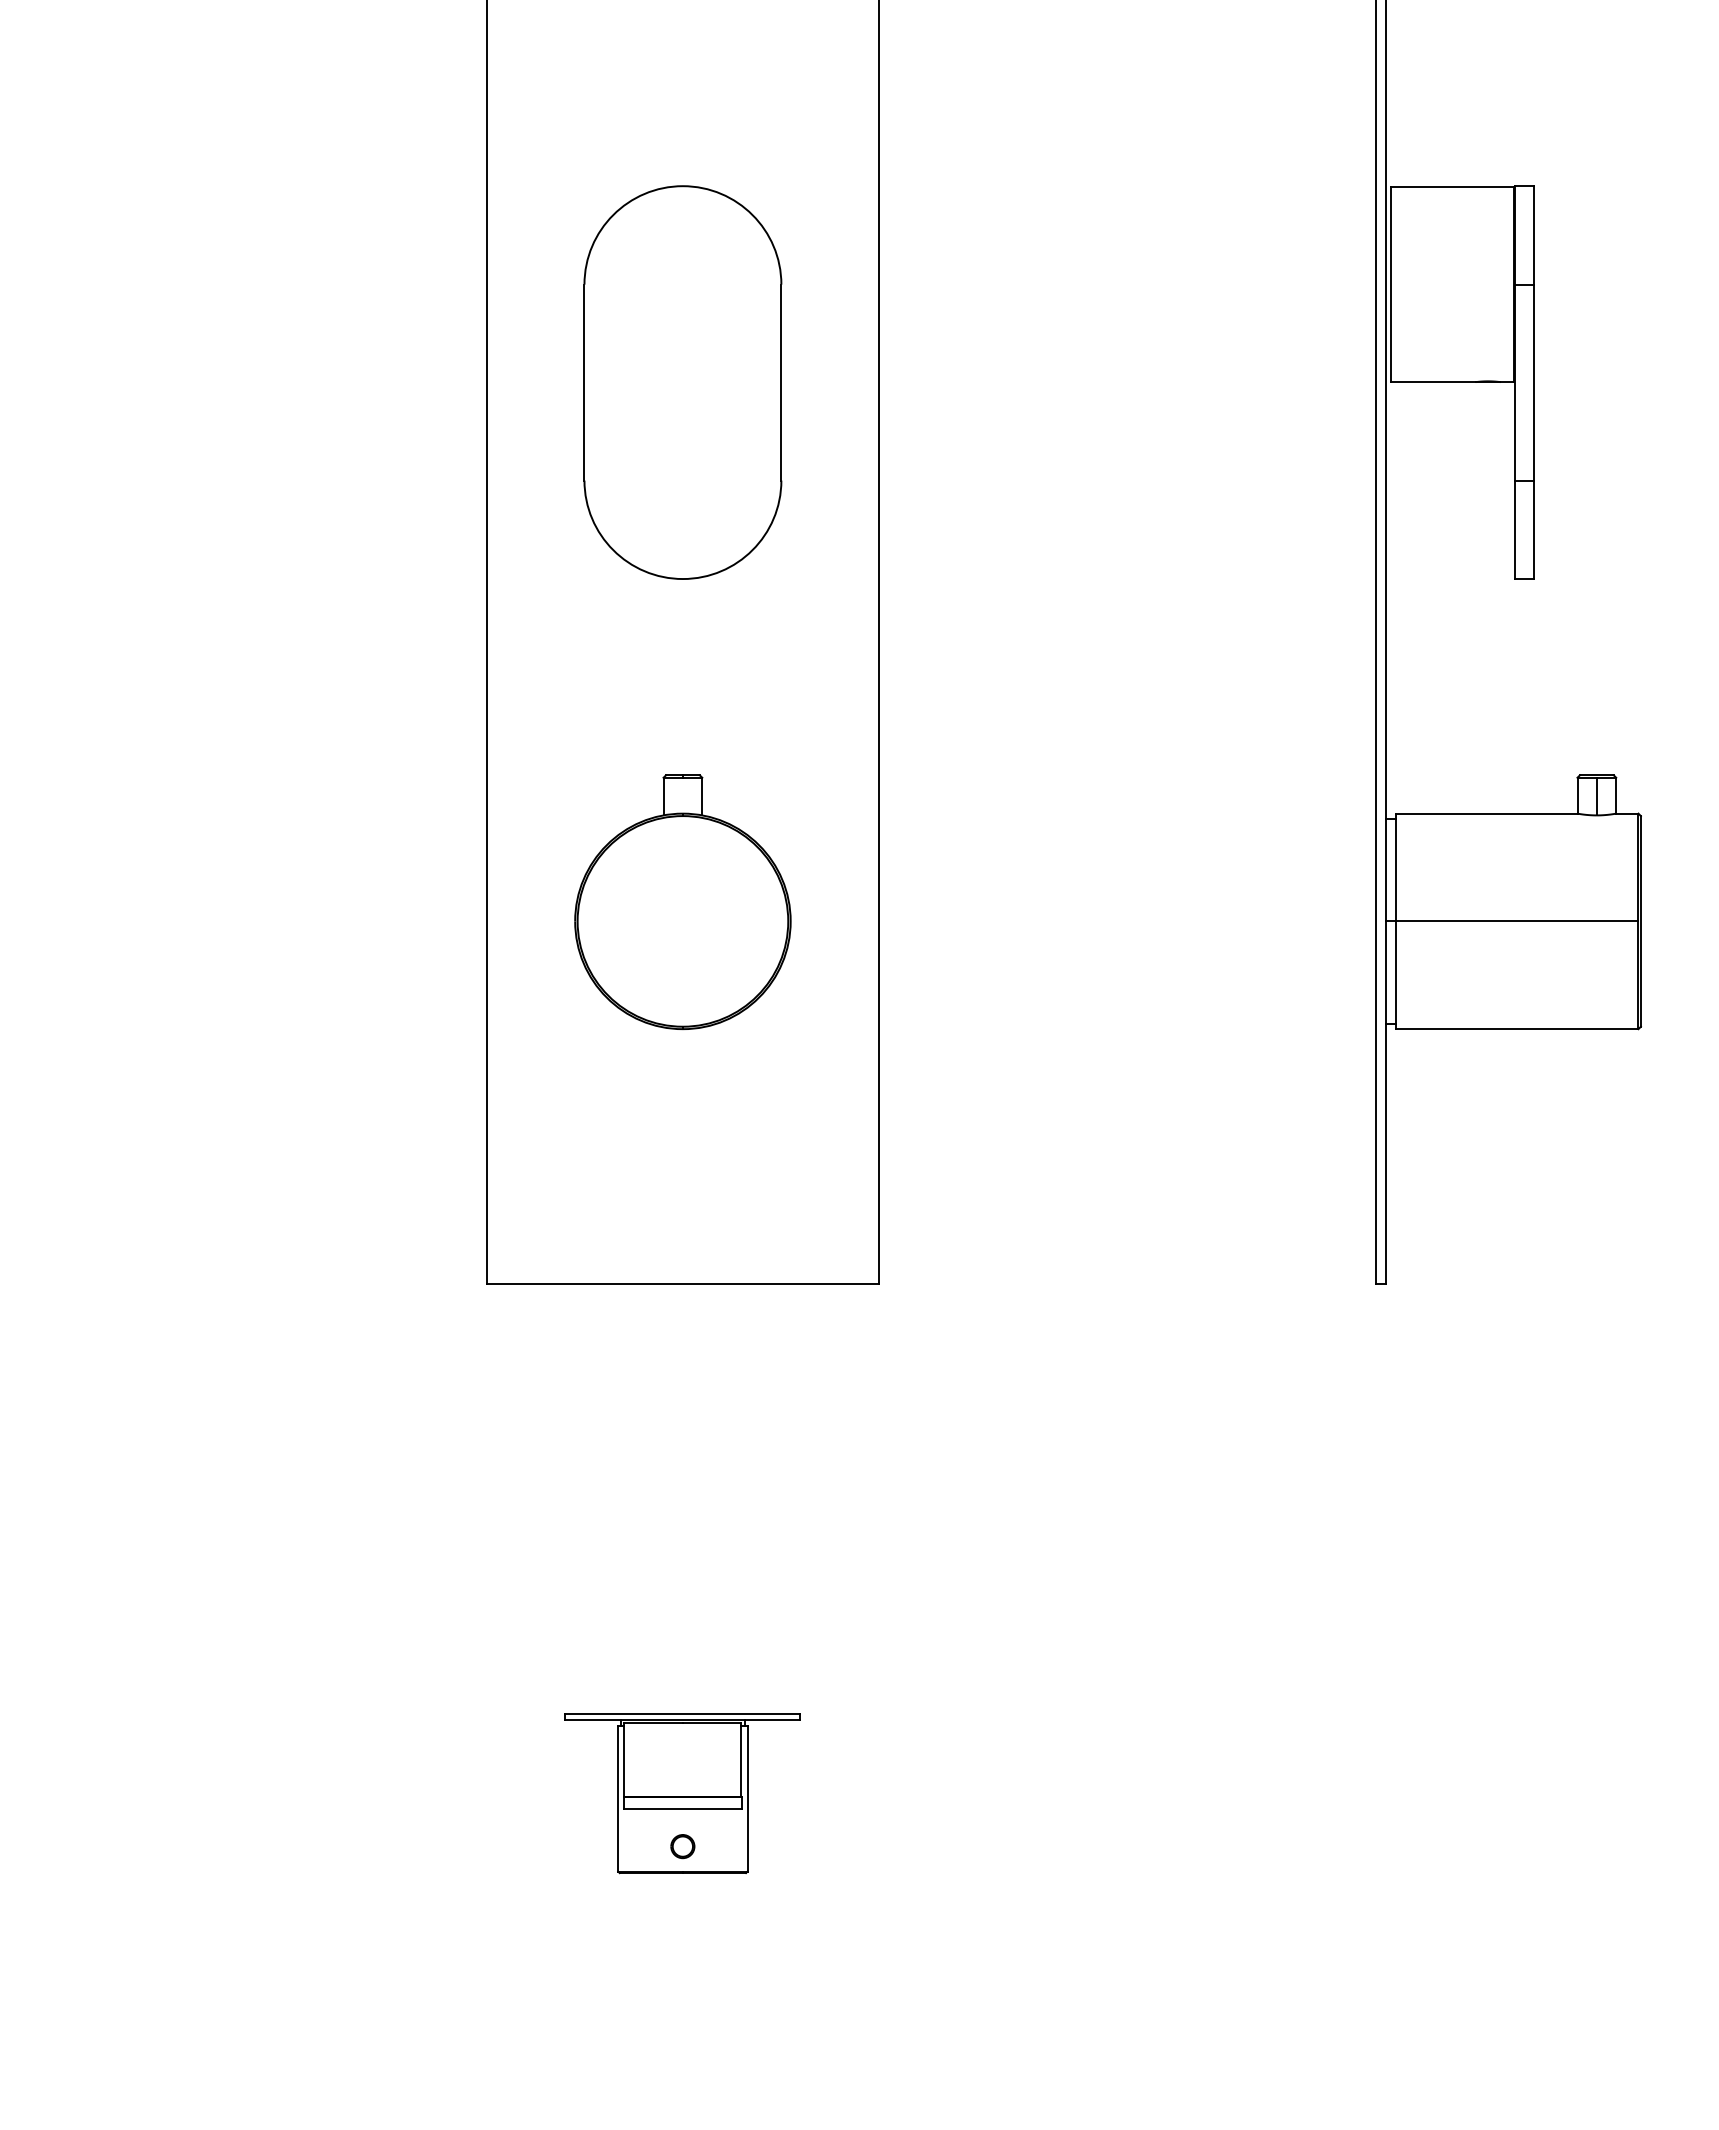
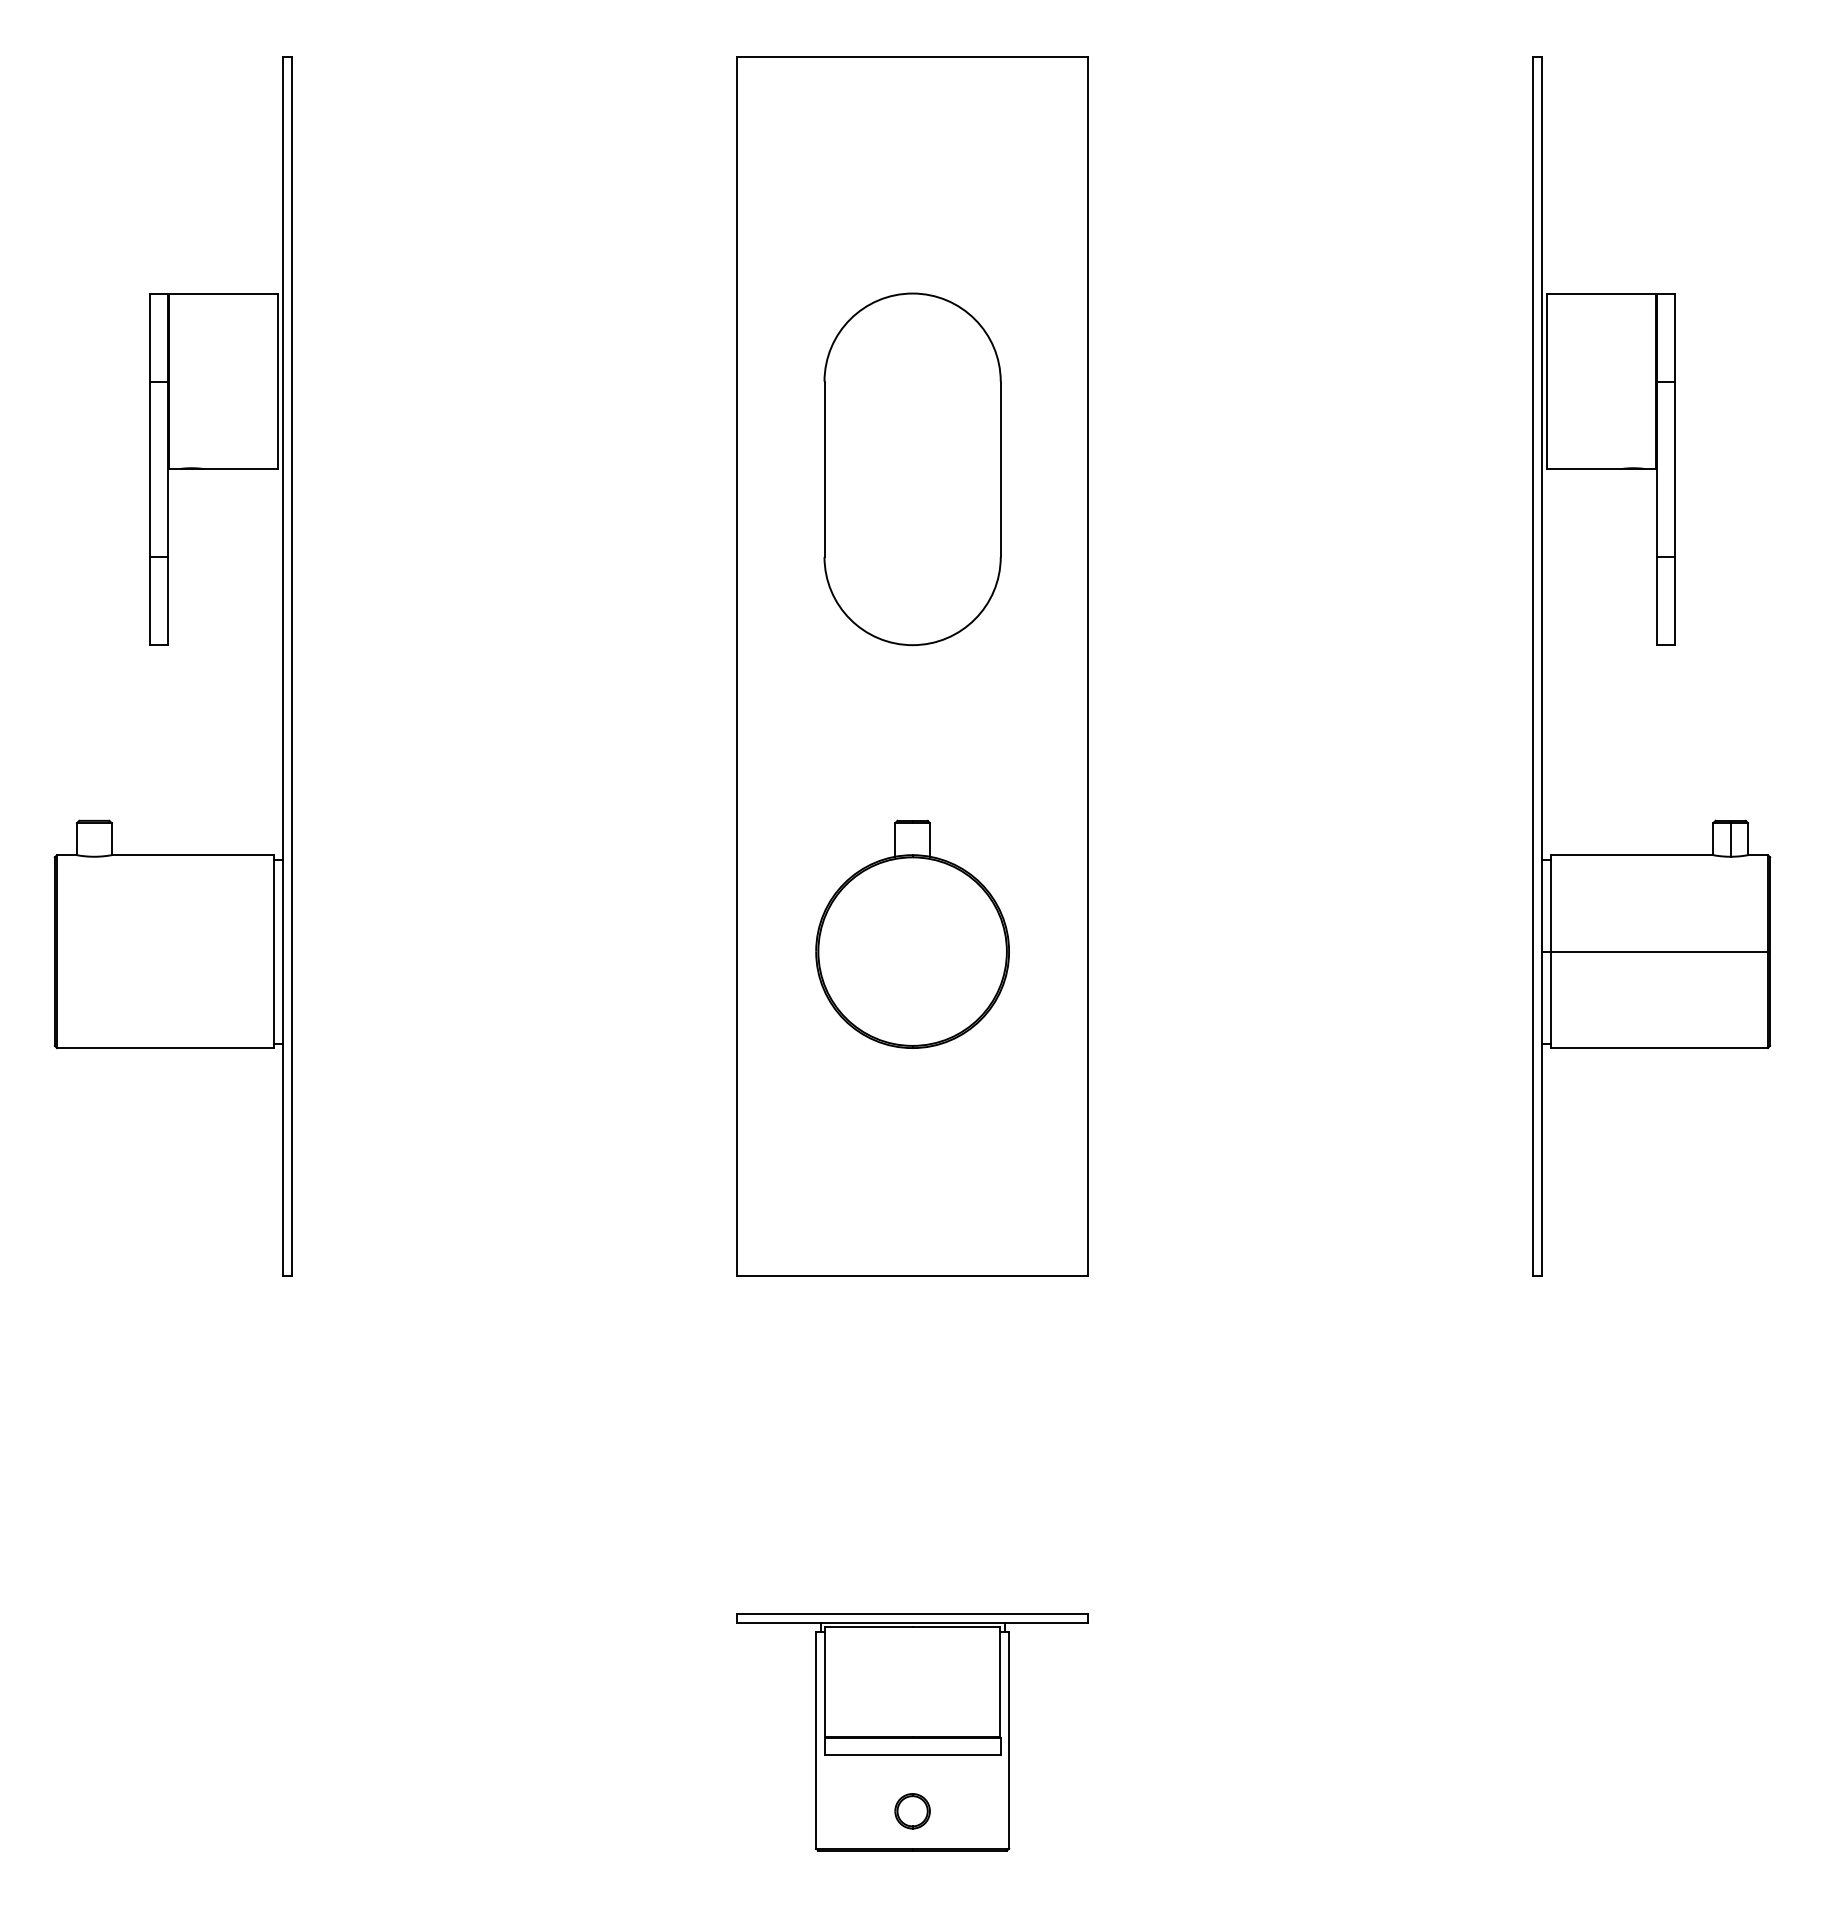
part: (682, 1793) -> (912, 1732), size x1.67

